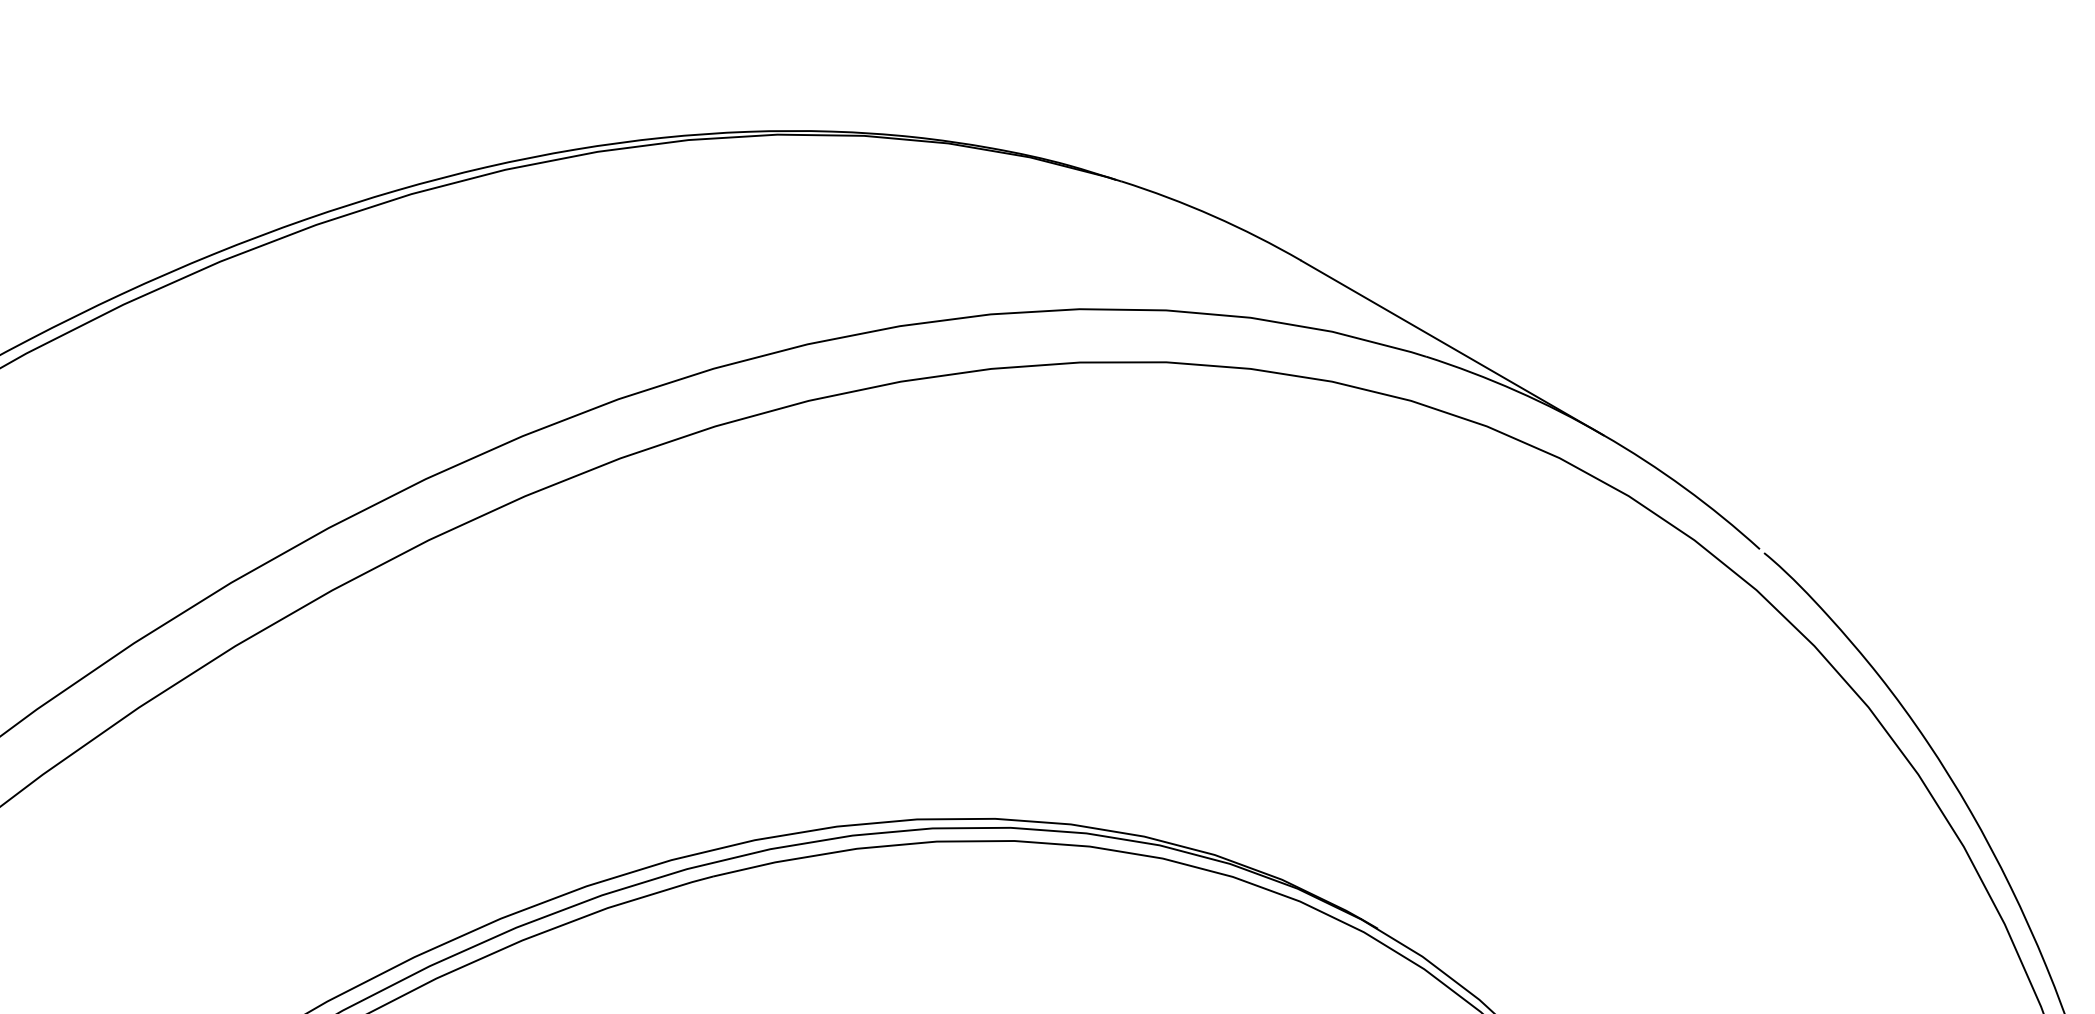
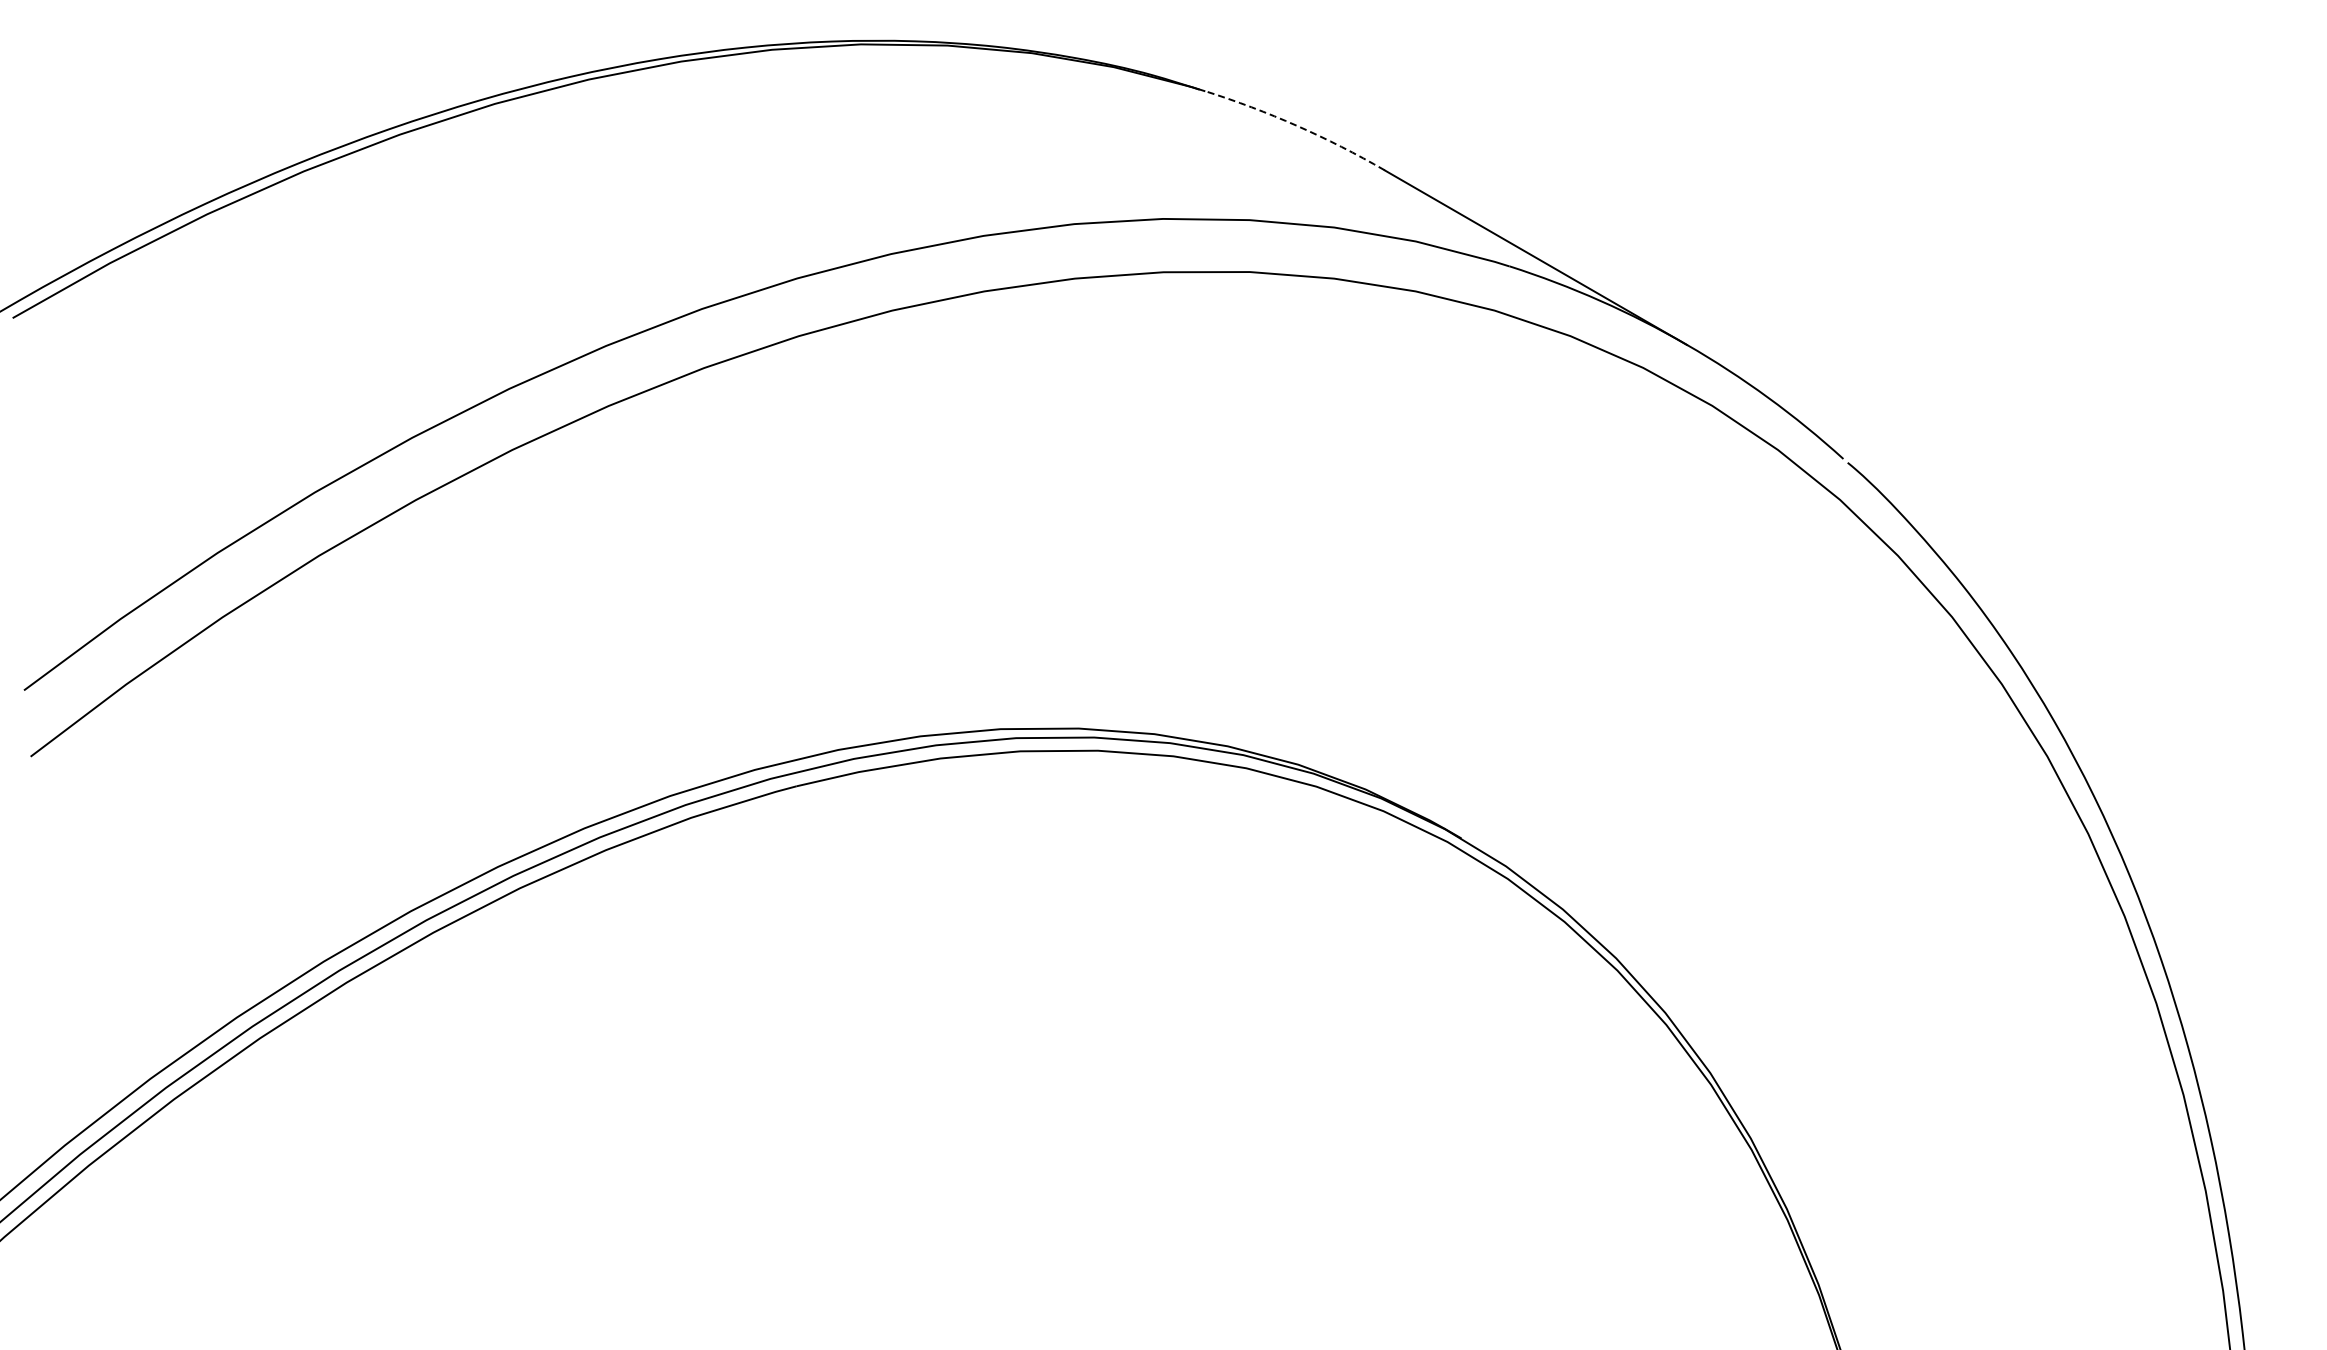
arc: (1213, 215) -> (1297, 125), solid -> dashed

